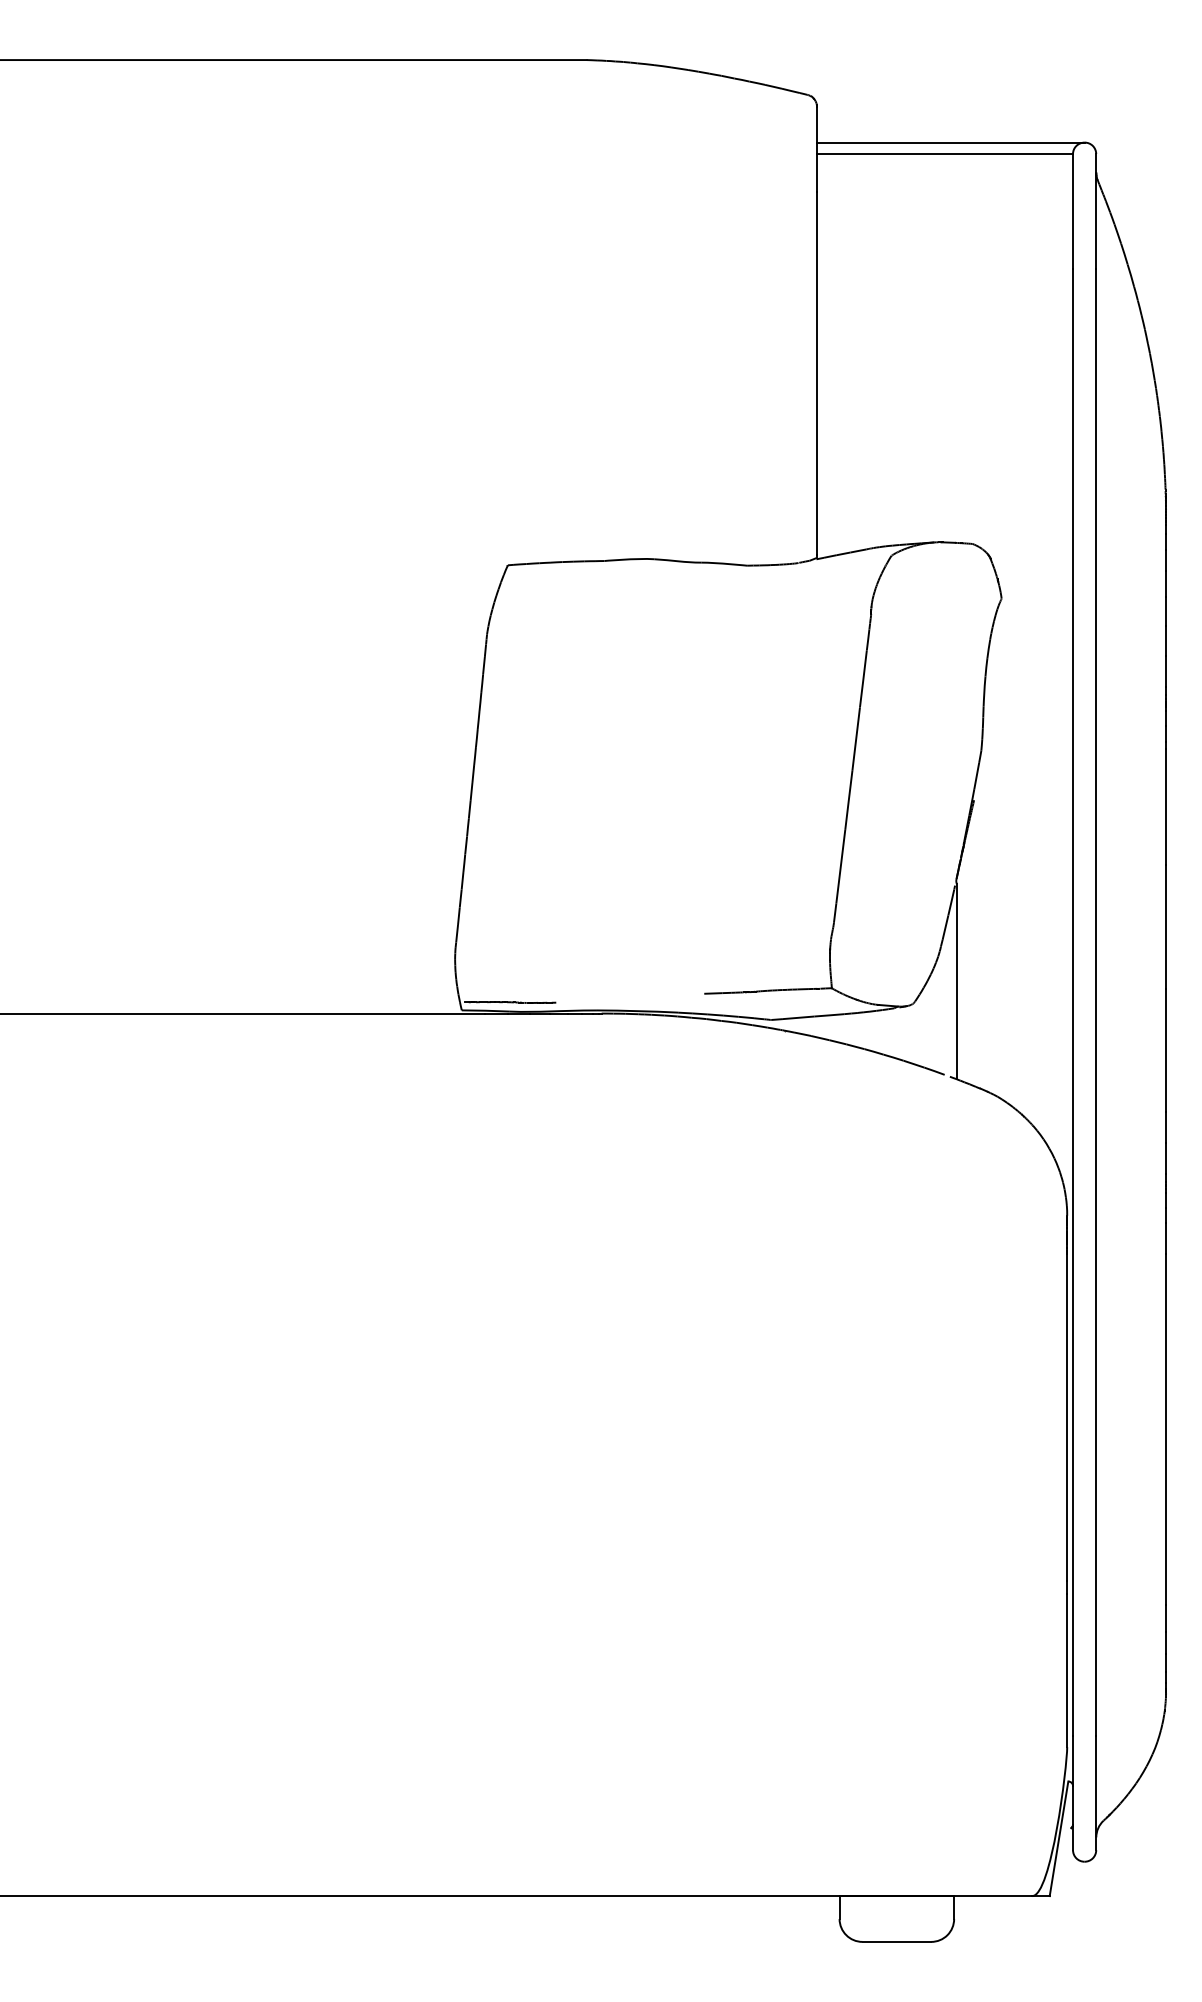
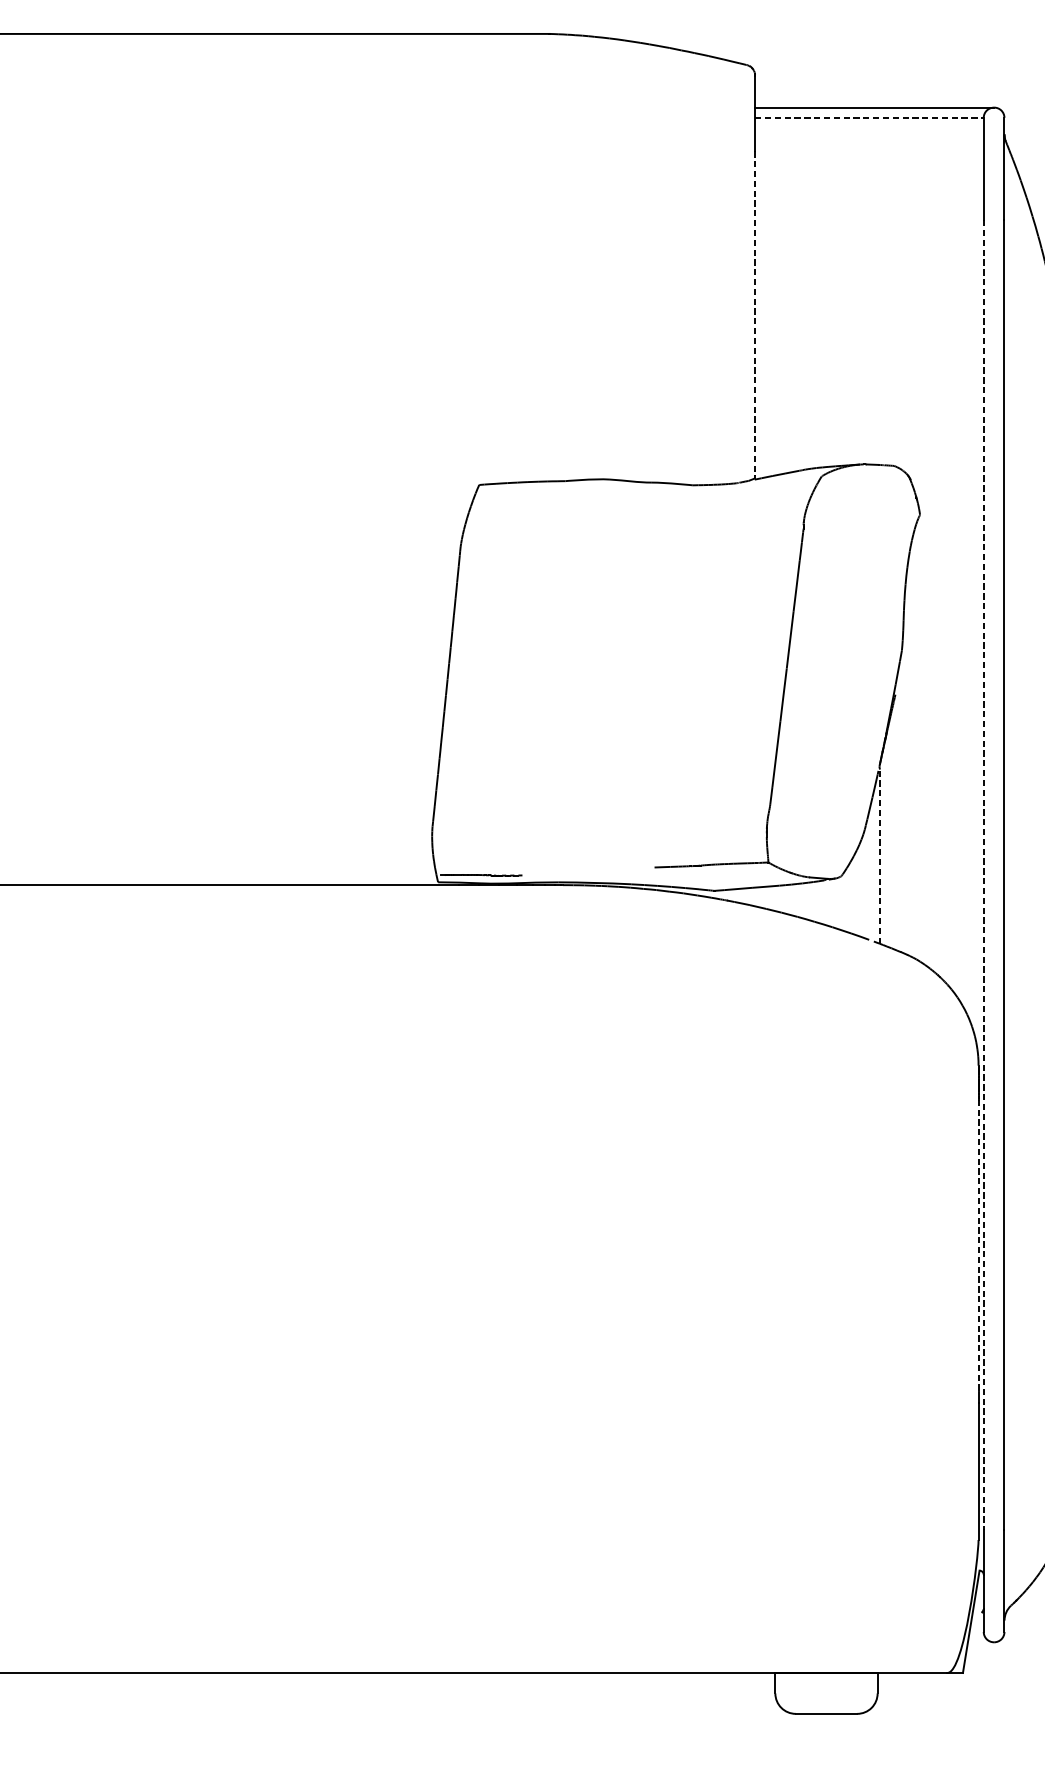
line: (945, 154) -> (869, 118), solid -> dashed
line: (816, 373) -> (754, 313), solid -> dashed
line: (956, 981) -> (879, 856), solid -> dashed
line: (1073, 1002) -> (984, 875), solid -> dashed
line: (1067, 1417) -> (978, 1245), solid -> dashed

